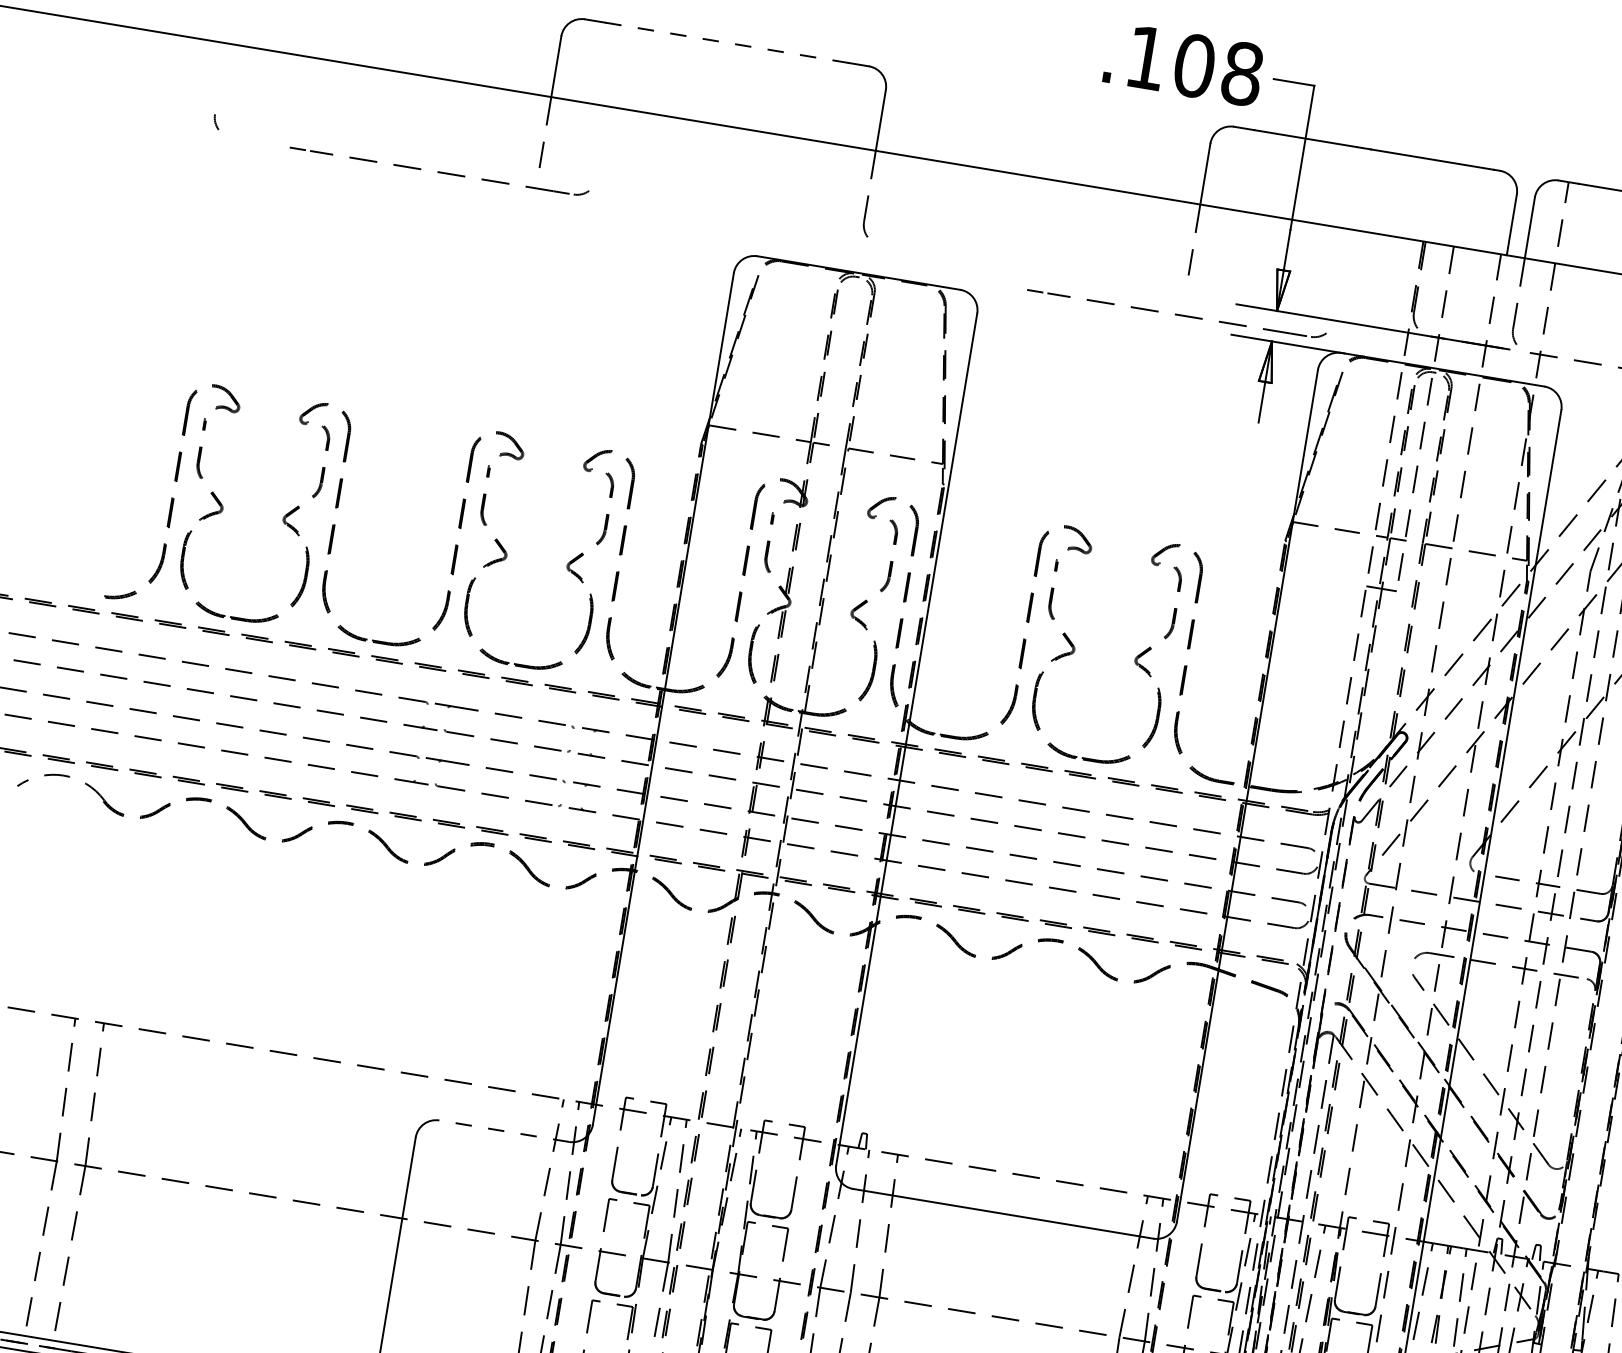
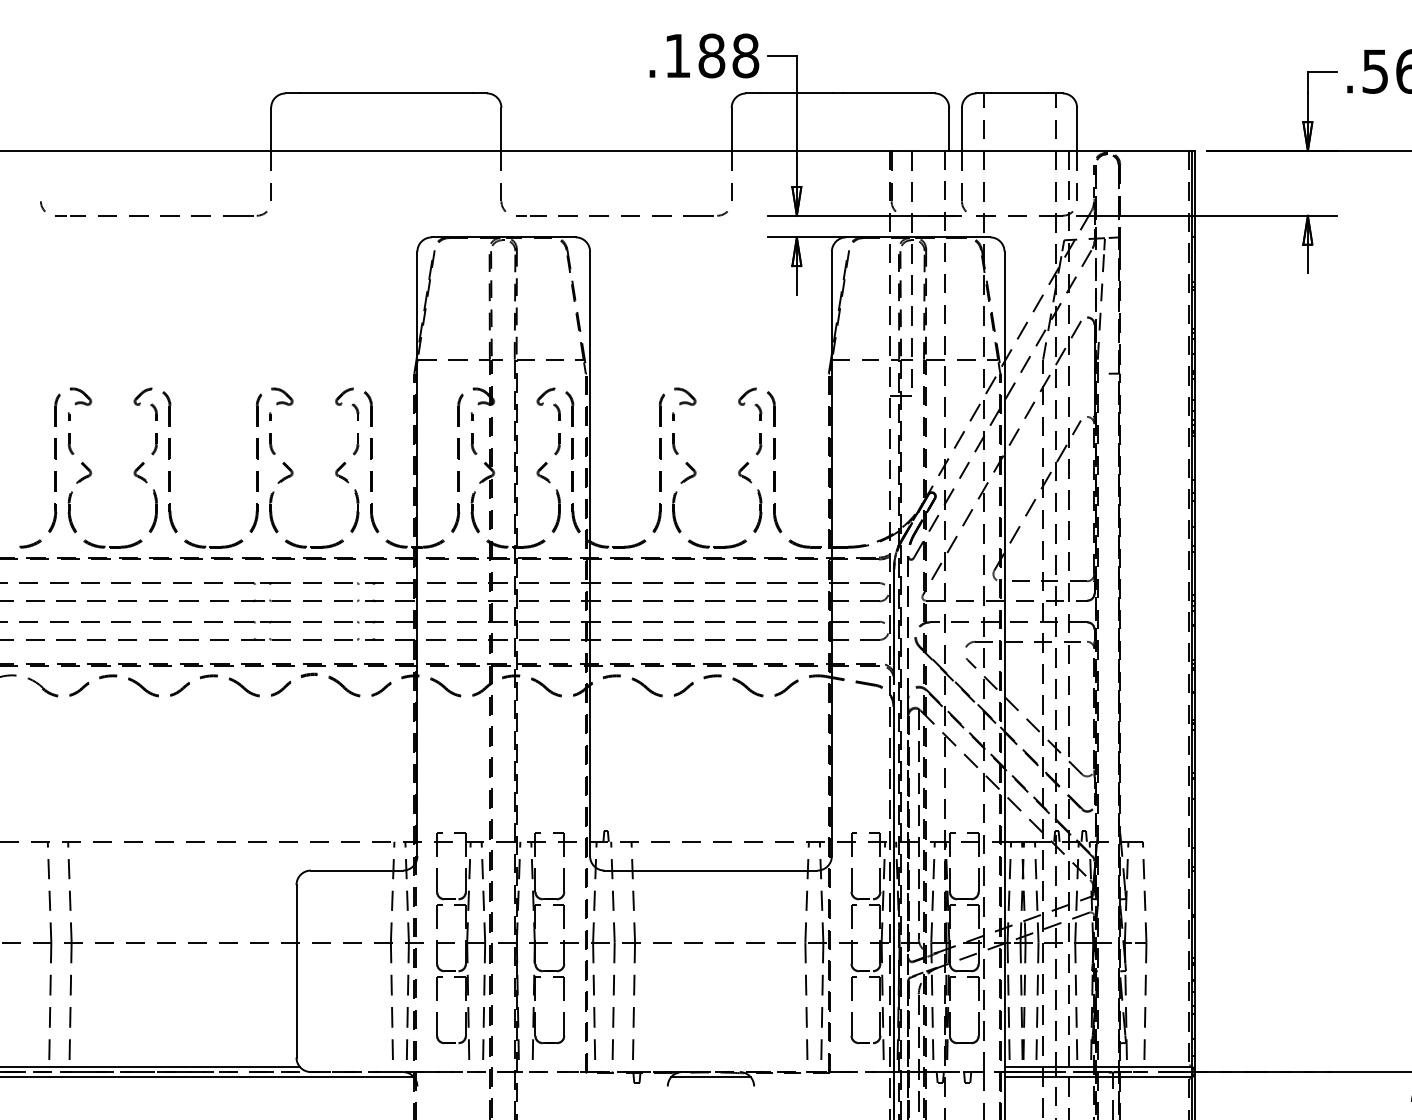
line: (725, 42) -> (385, 93), dashed -> solid
text: (1194, 65) -> (711, 55), .108 -> .188
part: (439, 169) -> (161, 213), moved
part: (1176, 311) -> (621, 213), moved
line: (503, 1130) -> (356, 870), dashed -> solid

